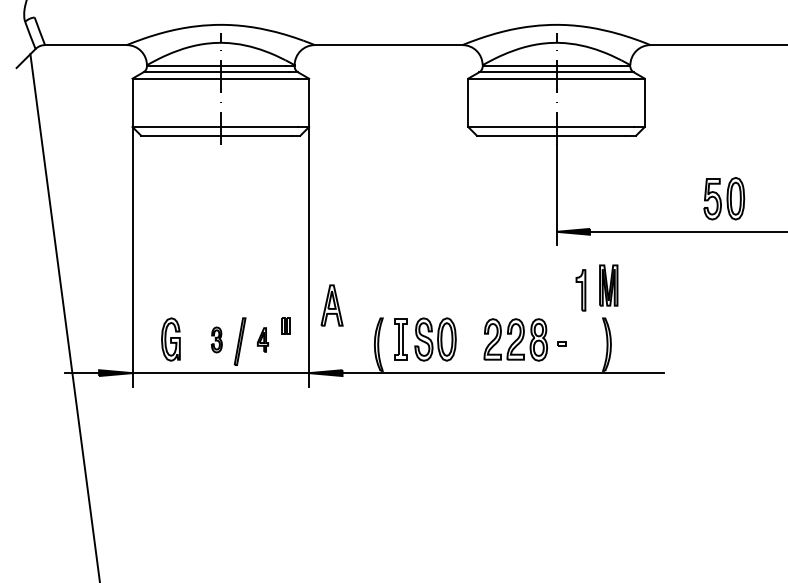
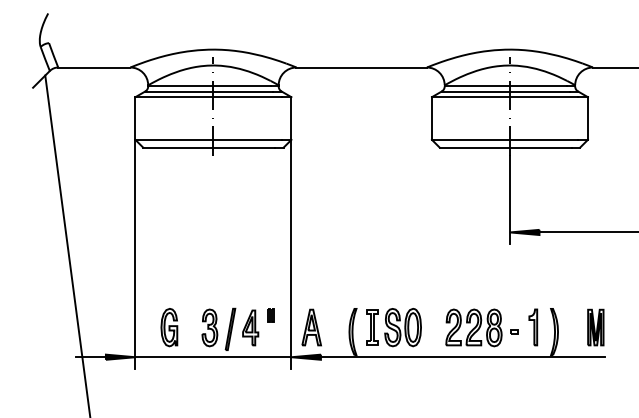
part: (608, 285) -> (595, 327), moved
part: (580, 290) -> (532, 327), moved
part: (331, 305) -> (311, 327), moved
part: (216, 339) -> (209, 327), size x1.67
part: (262, 339) -> (250, 327), size x1.67

